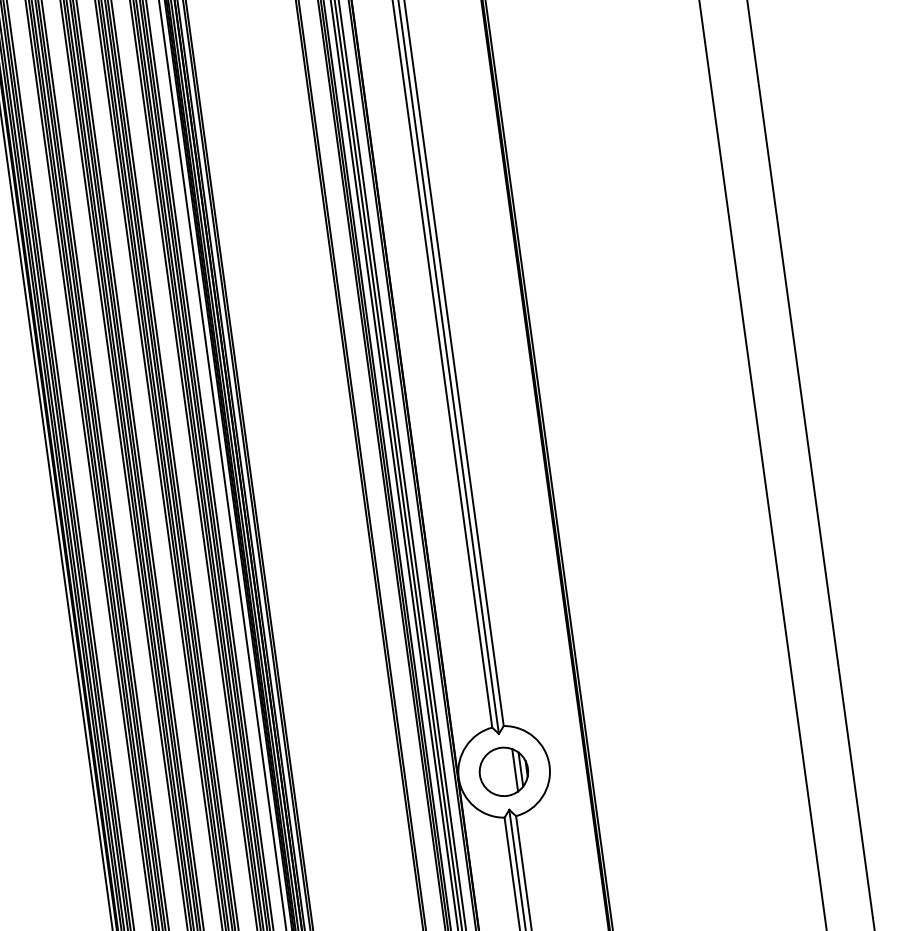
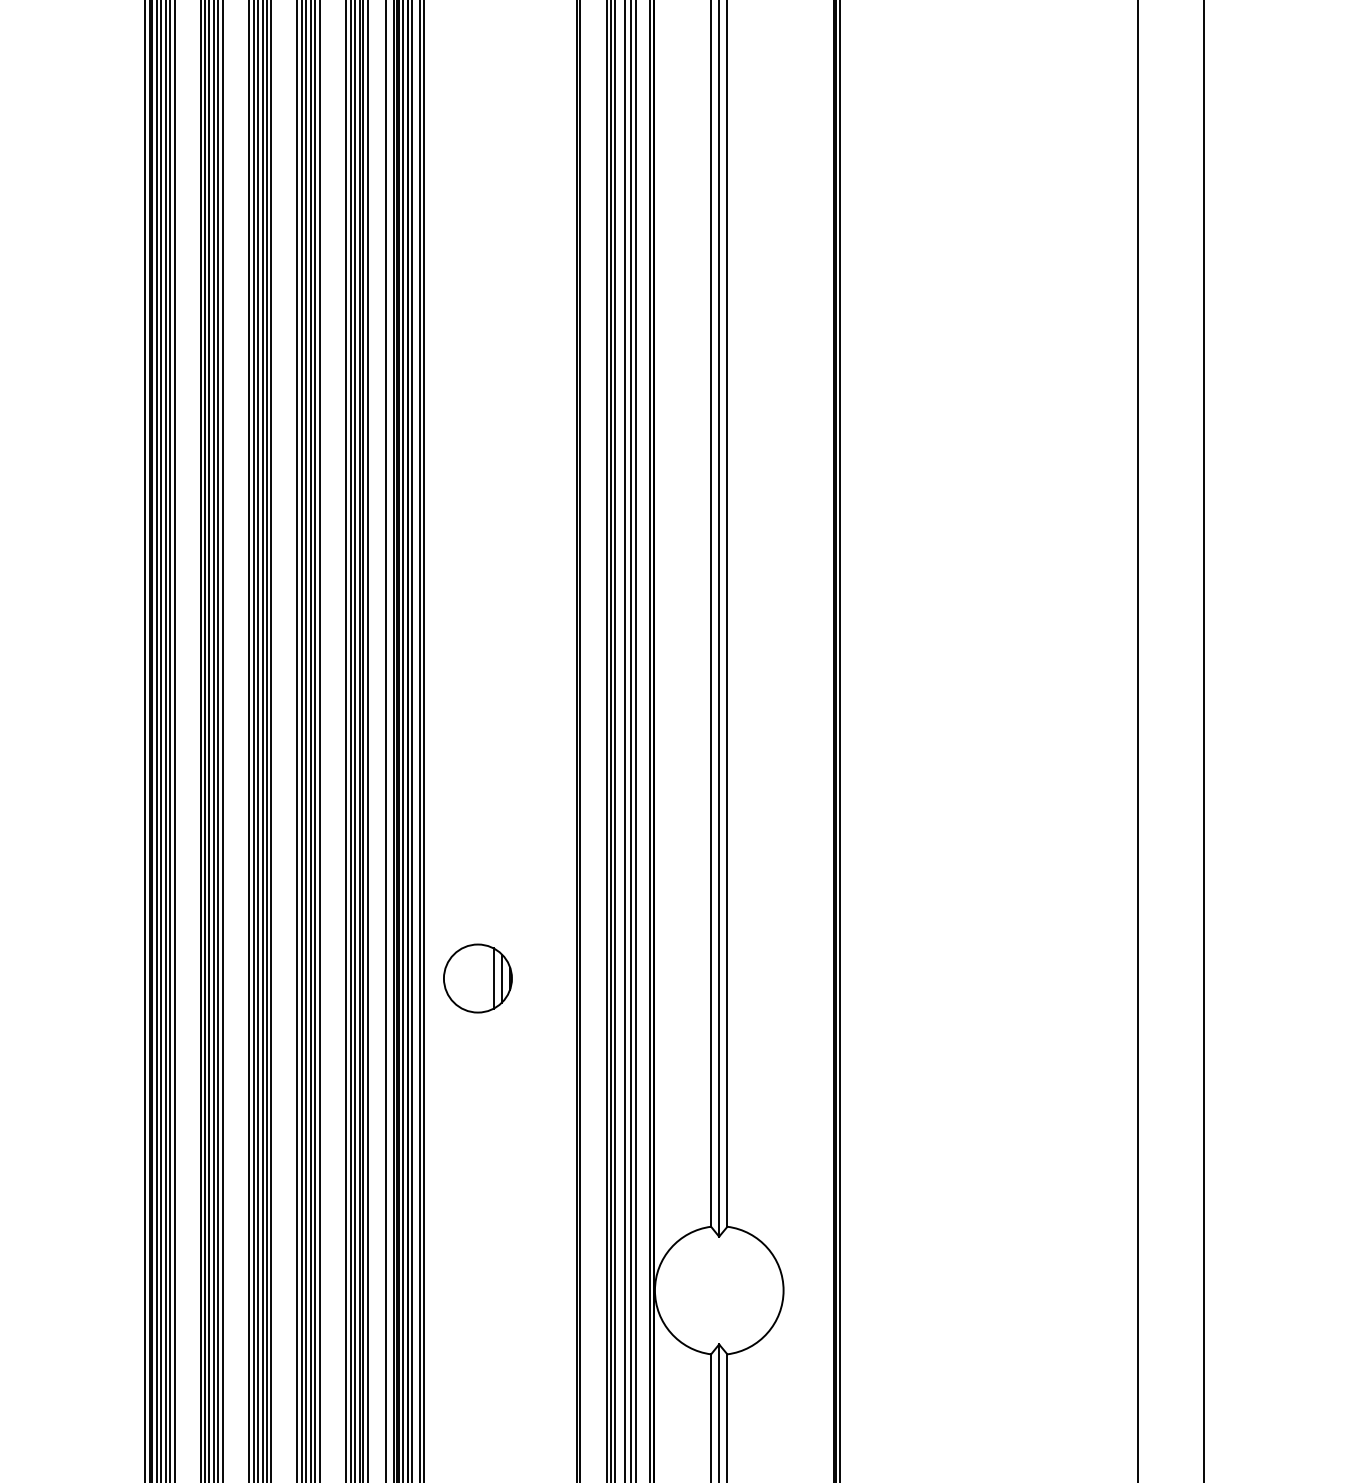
part: (503, 771) -> (477, 978), moved

